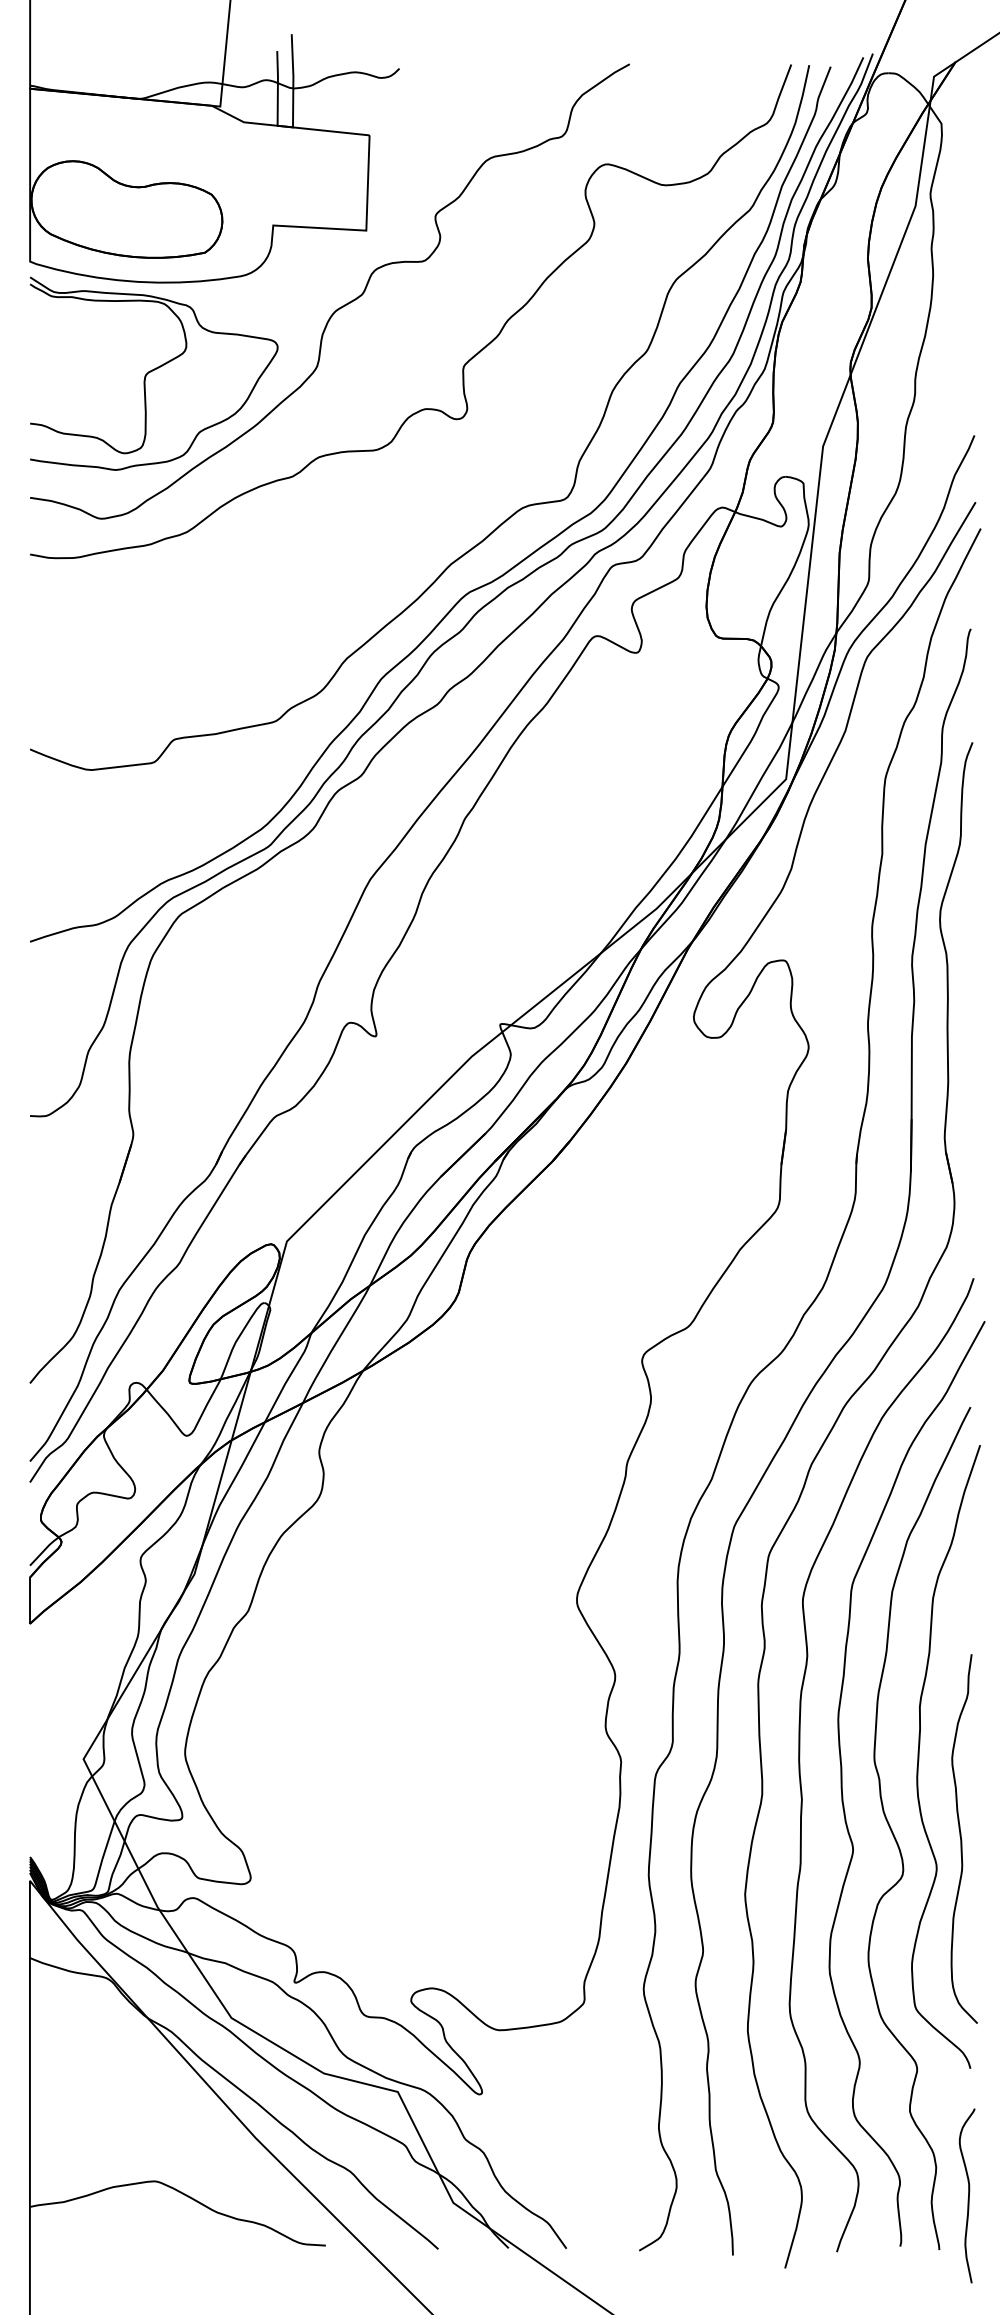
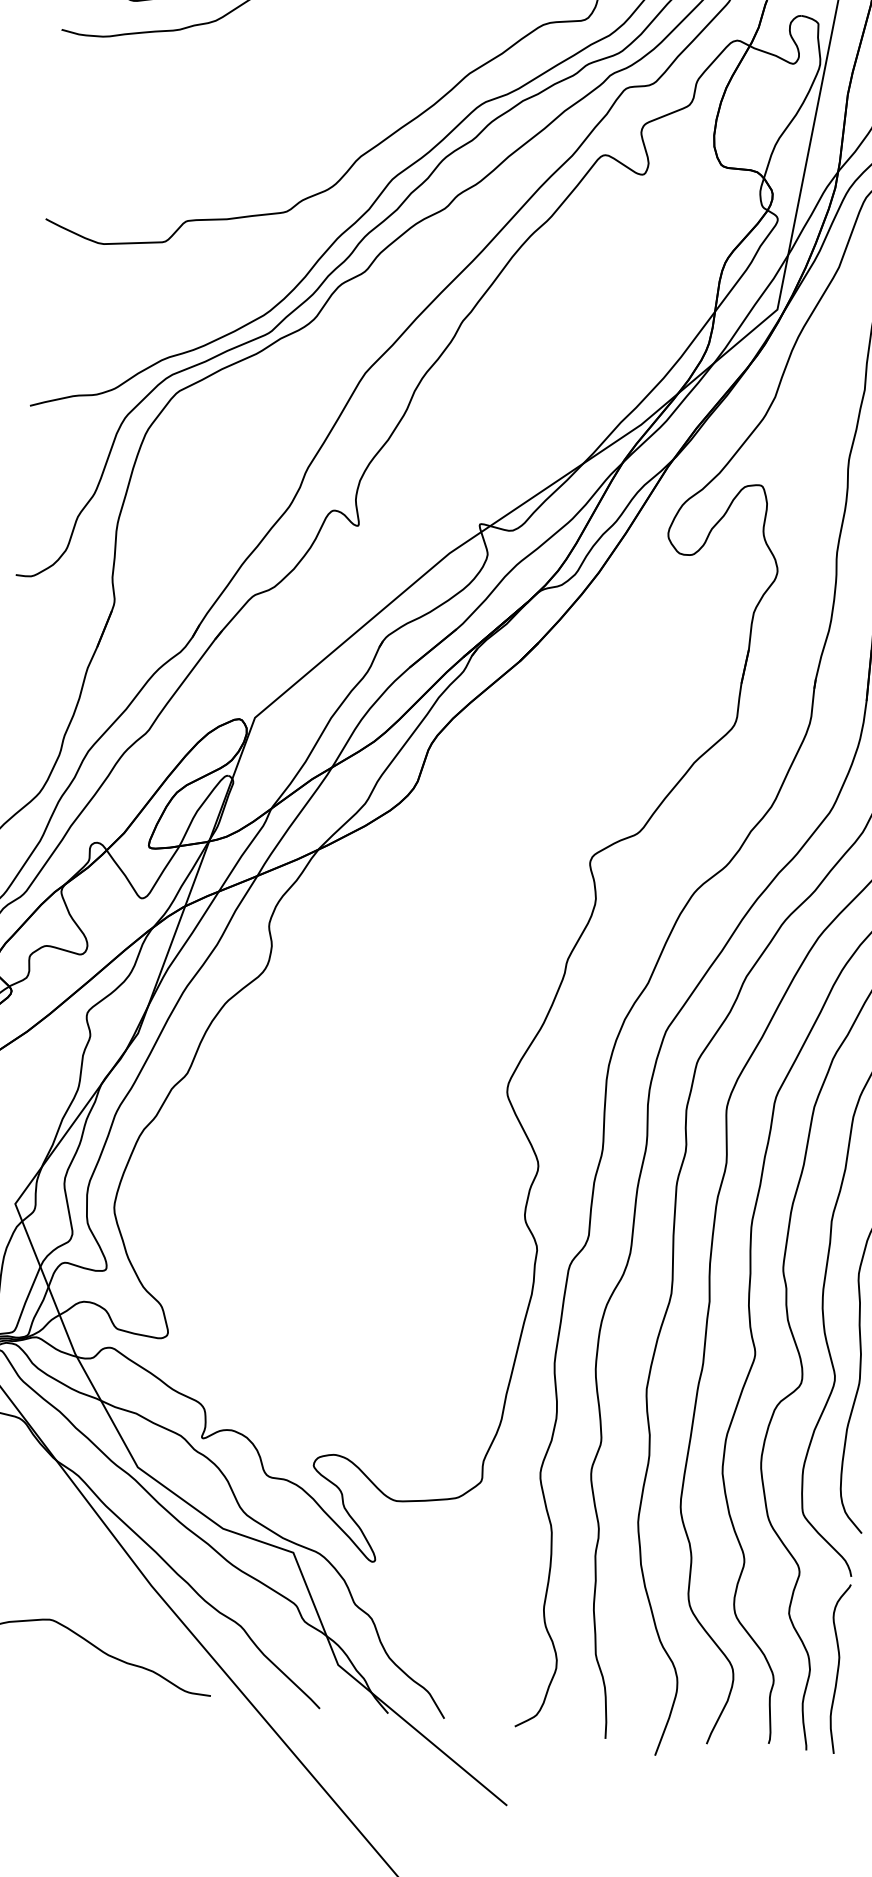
curve: (968, 2195) -> (837, 1668), moved

